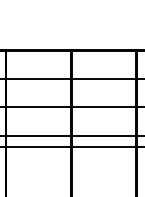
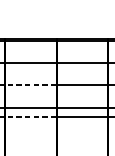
line: (38, 107) -> (30, 85), solid -> dashed
line: (38, 147) -> (30, 116), solid -> dashed

